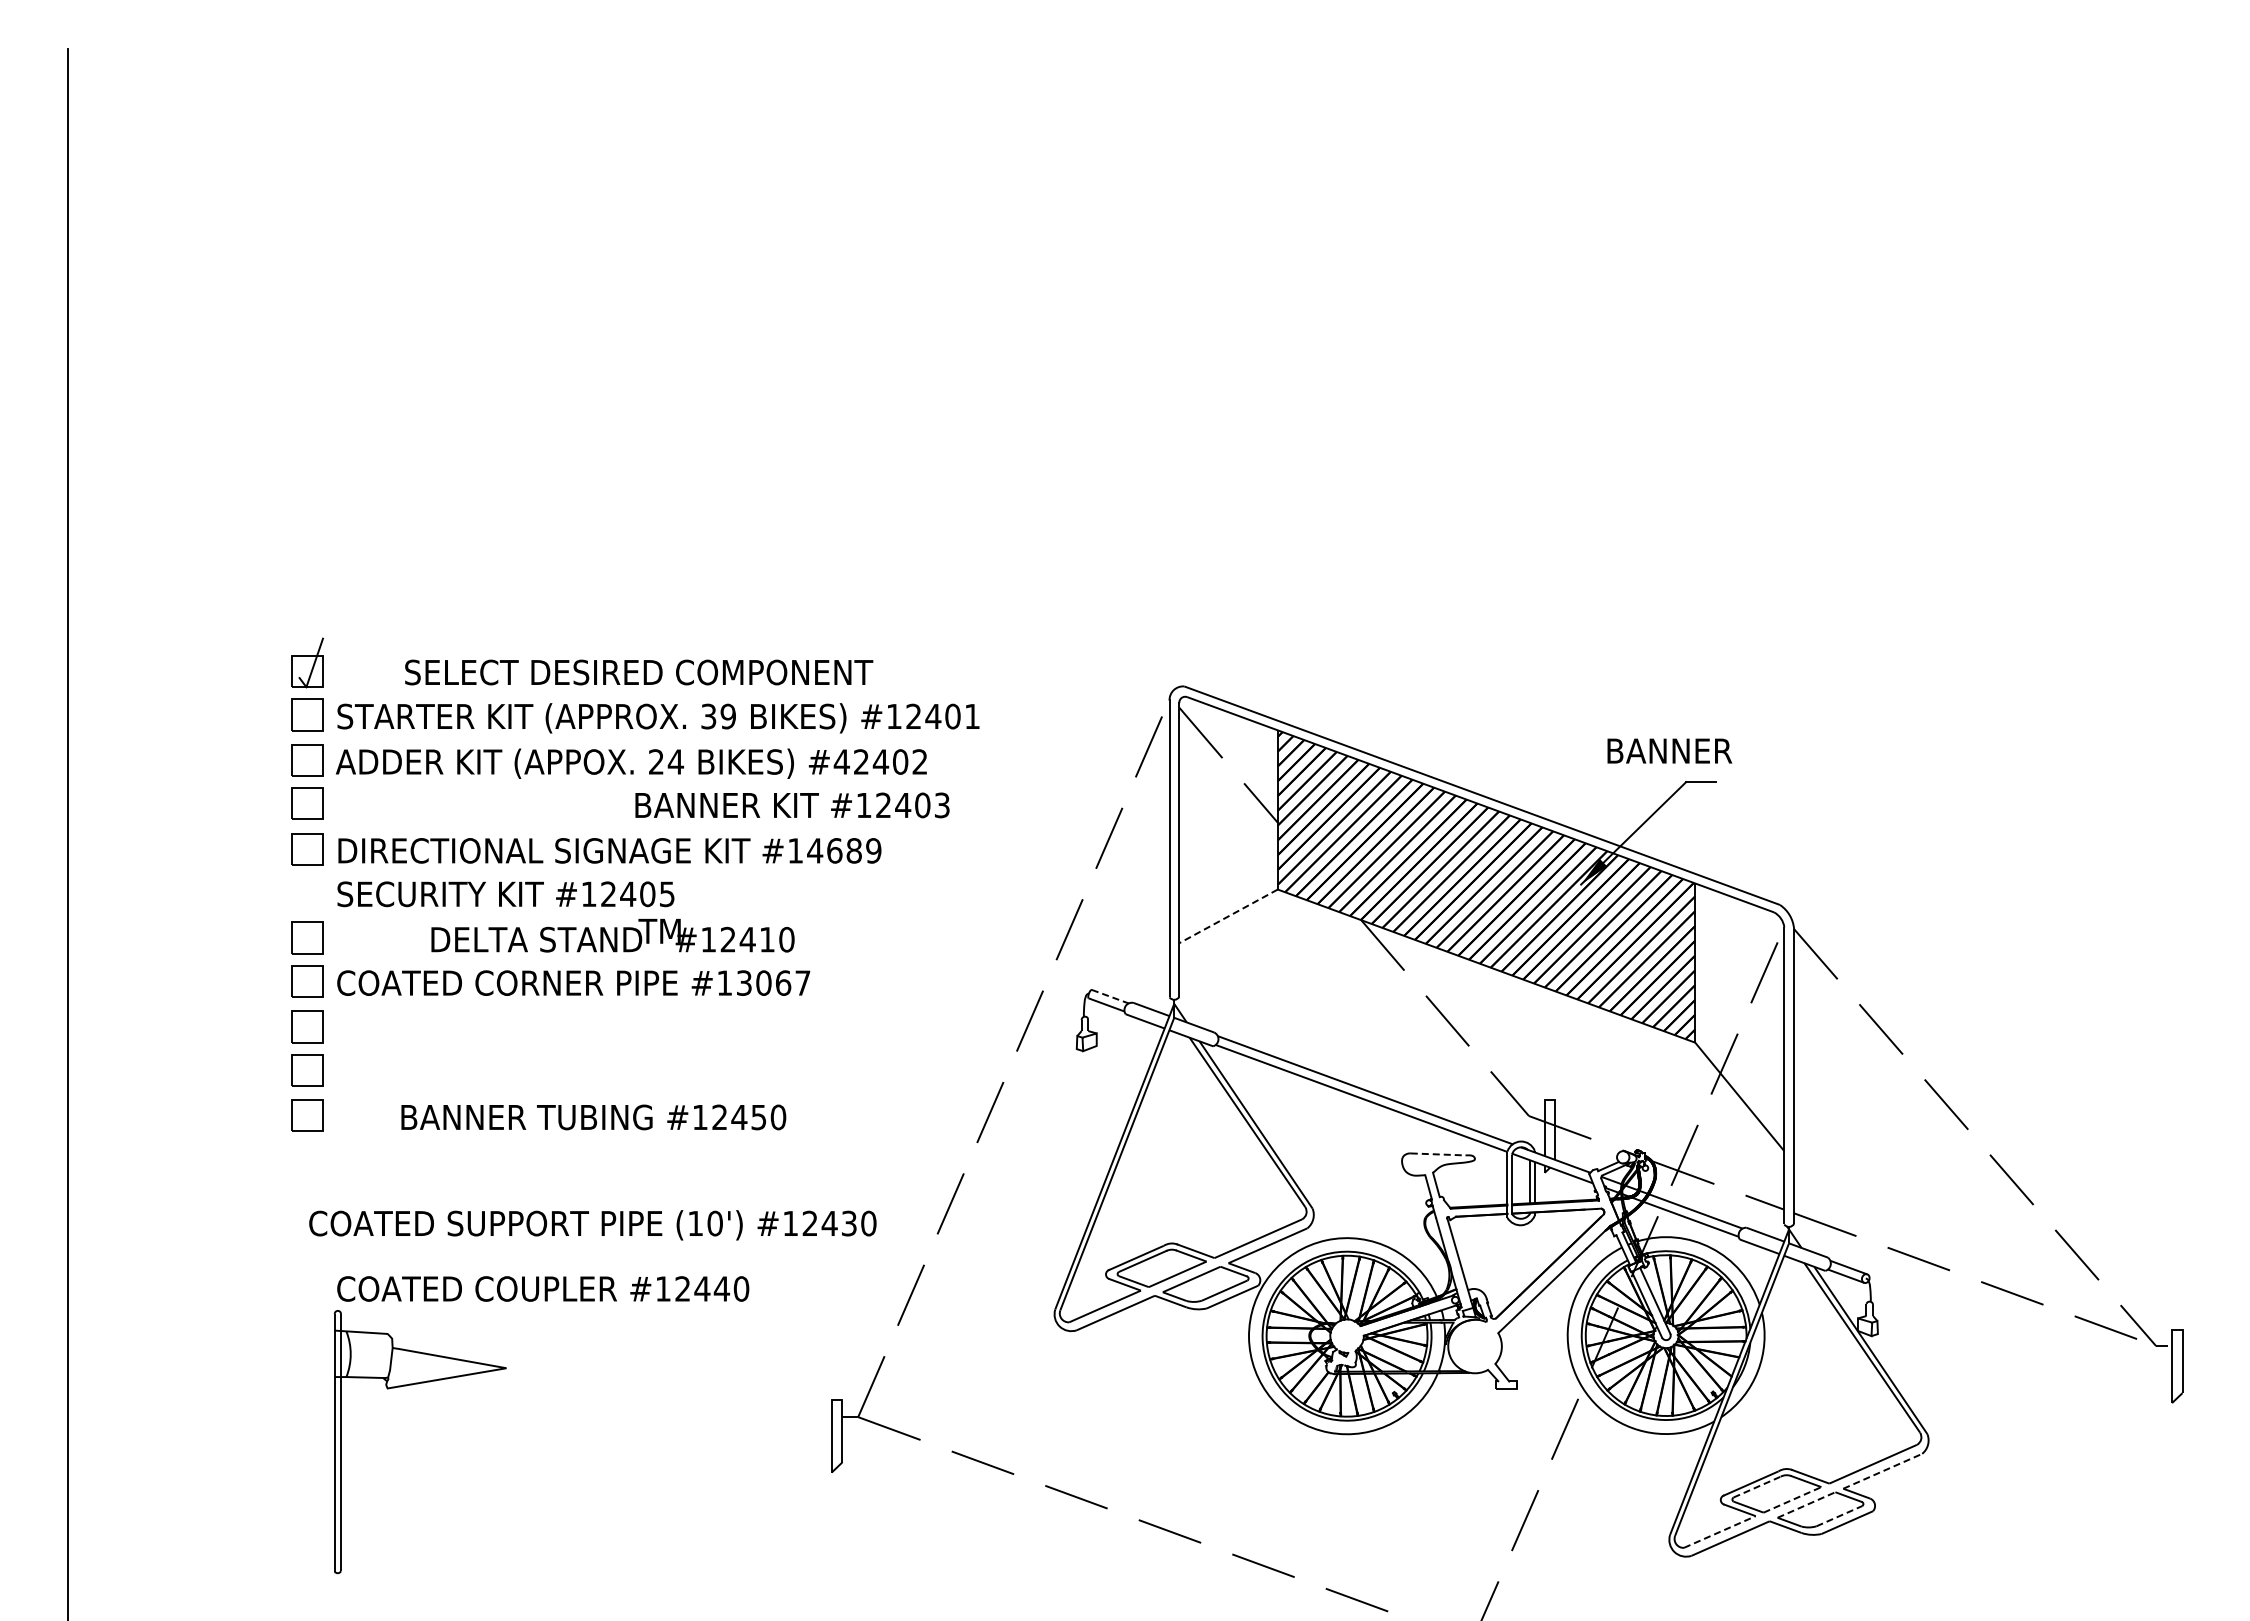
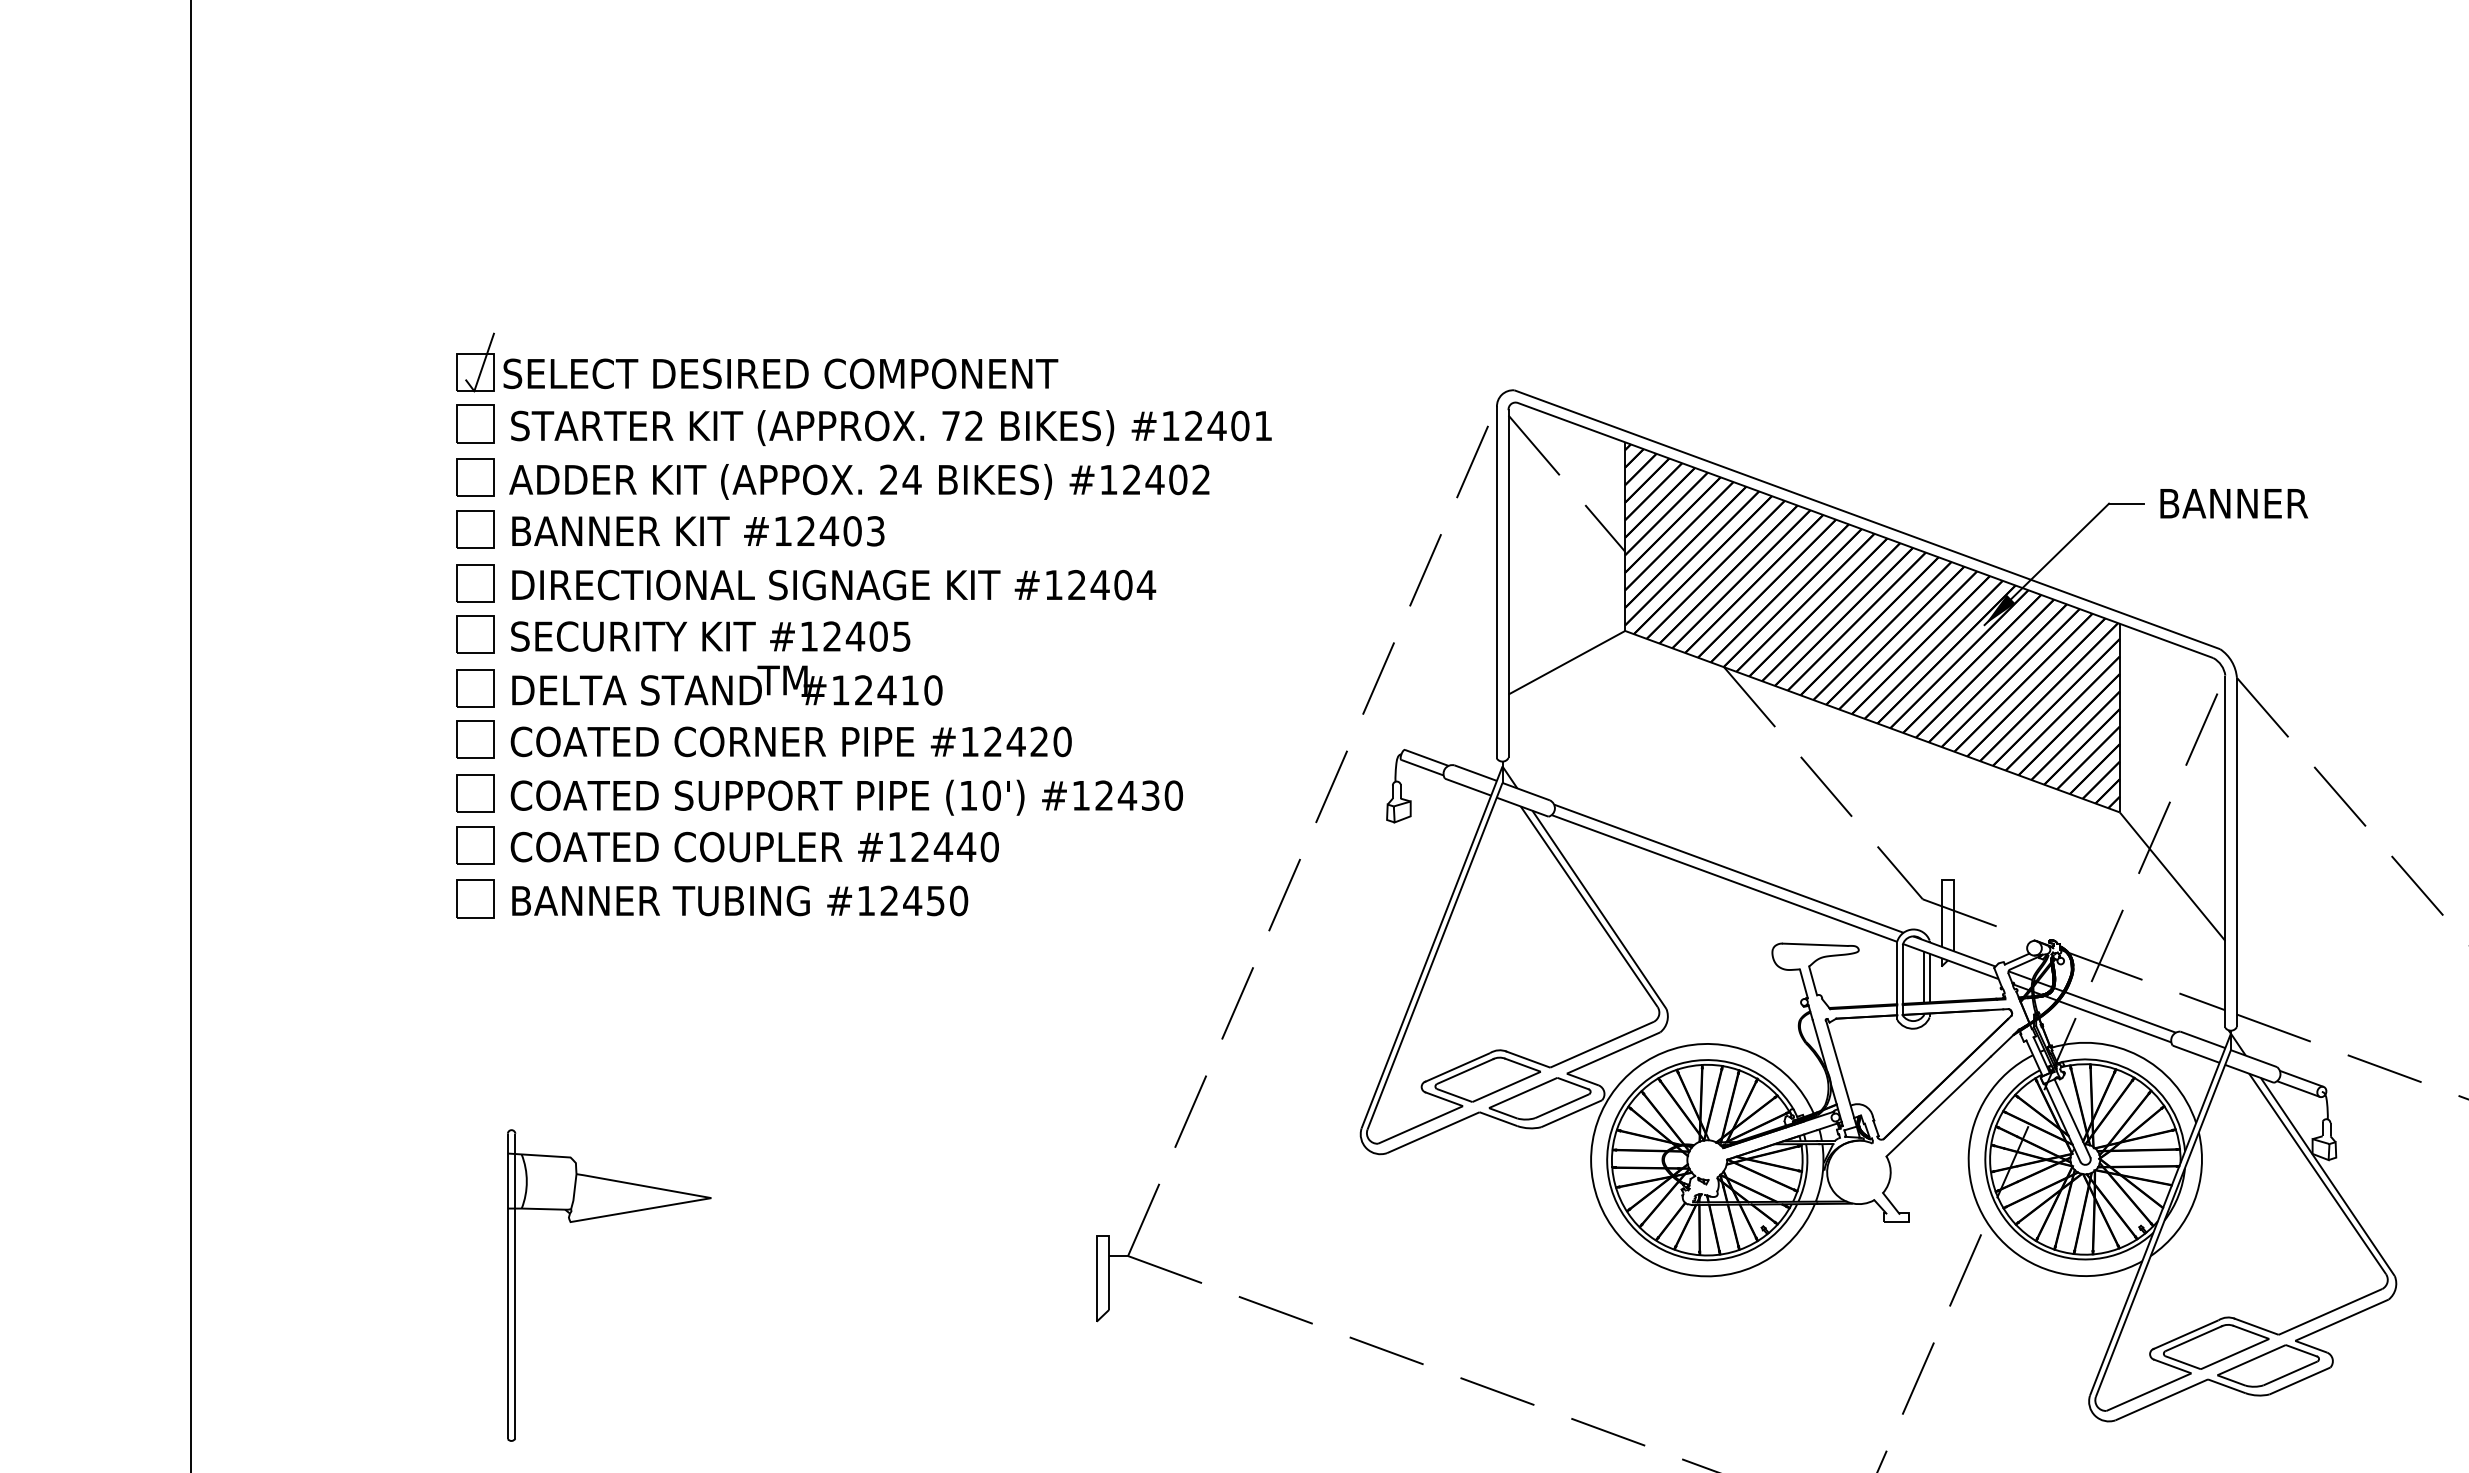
text: (639, 672) -> (781, 373), moved
text: (718, 716) -> (962, 425), 39 -> 72
text: (1669, 750) -> (2233, 502), moved
text: (841, 761) -> (1108, 479), #42402 -> #12402
text: (792, 805) -> (698, 531), moved
text: (844, 850) -> (1111, 584), #14689 -> #12404
part: (307, 892) -> (475, 634), added
line: (1228, 916) -> (1566, 662), dashed -> solid
text: (612, 935) -> (726, 685), moved
text: (773, 982) -> (1027, 741), #13067 -> #12420
line: (1110, 996) -> (1426, 757), dashed -> solid
text: (593, 1117) -> (739, 901), moved
line: (1438, 1154) -> (1815, 944), dashed -> solid
text: (592, 1225) -> (846, 797), moved
text: (543, 1288) -> (755, 846), moved
line: (1883, 1471) -> (2342, 1320), dashed -> solid
line: (1757, 1486) -> (2193, 1338), dashed -> solid
line: (1792, 1499) -> (2235, 1353), dashed -> solid
line: (1806, 1505) -> (2251, 1360), dashed -> solid
line: (1839, 1516) -> (2290, 1373), dashed -> solid
line: (1720, 1531) -> (2149, 1391), dashed -> solid

